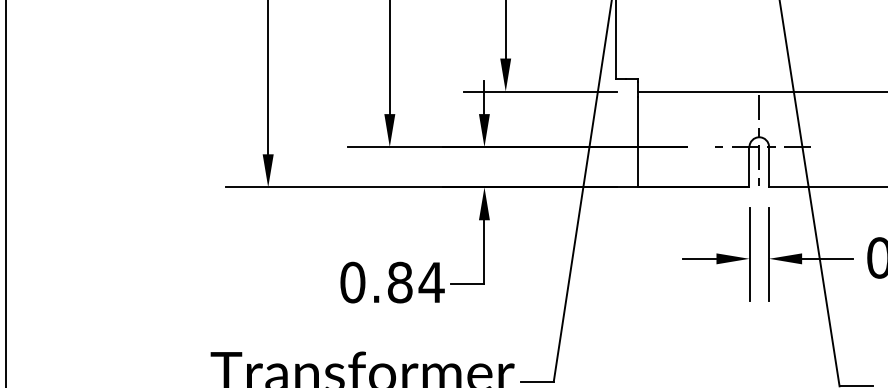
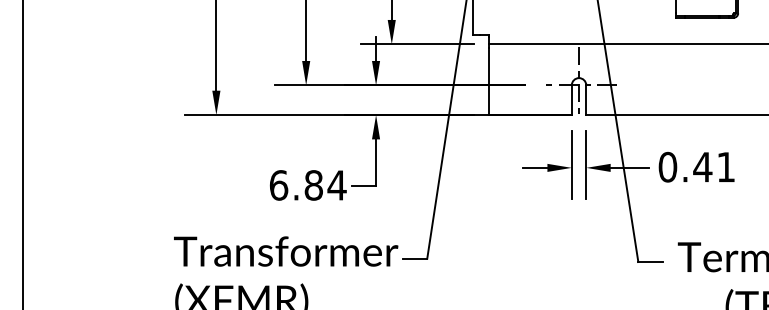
text: (352, 282) -> (278, 185), 0.84 -> 6.84

